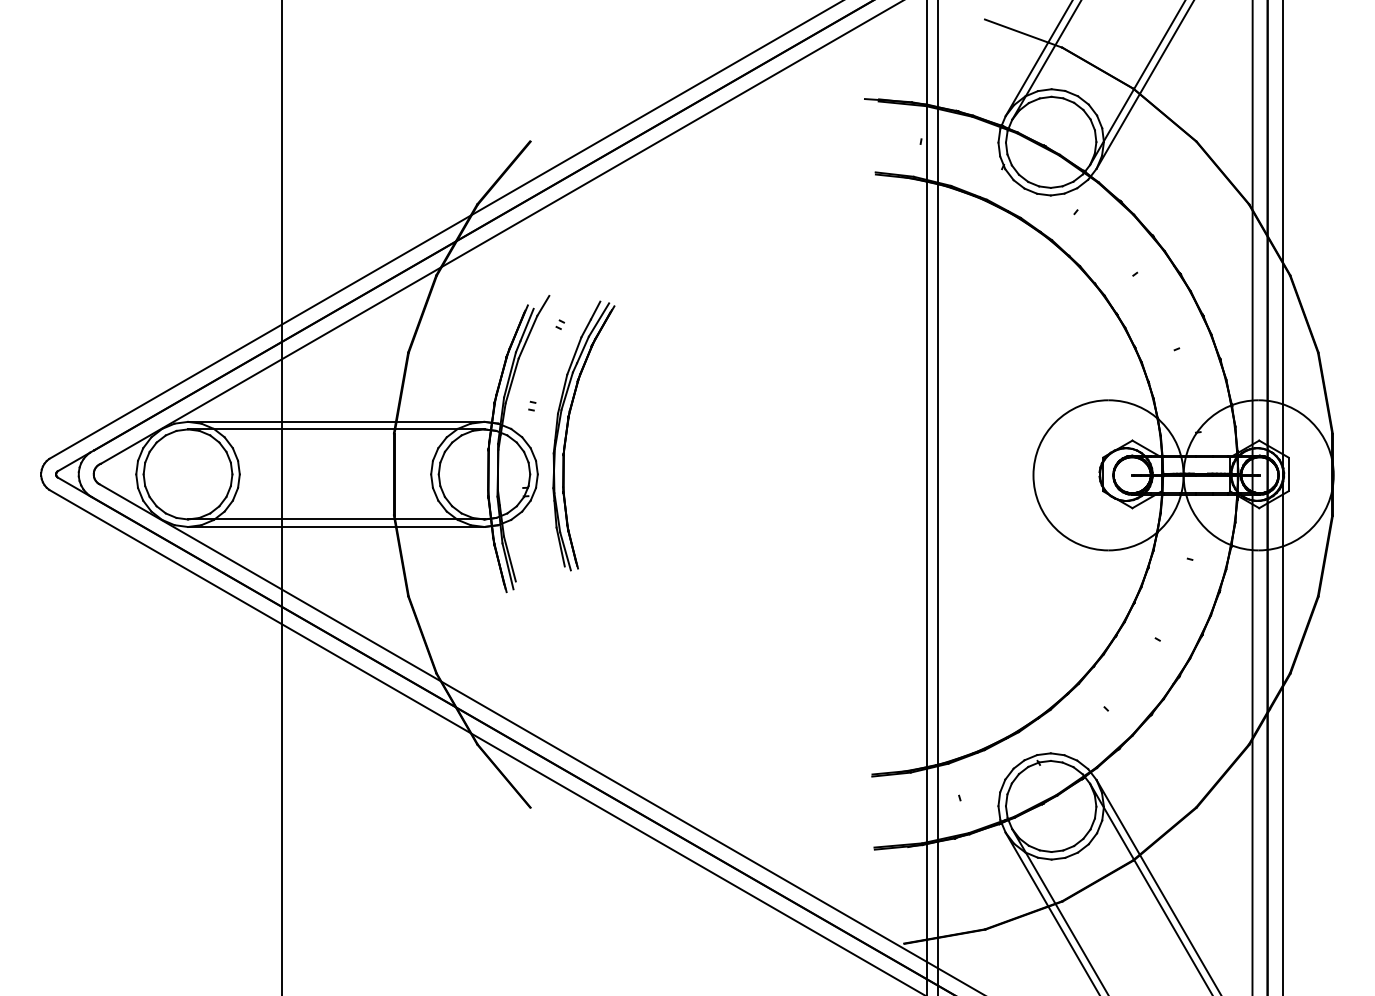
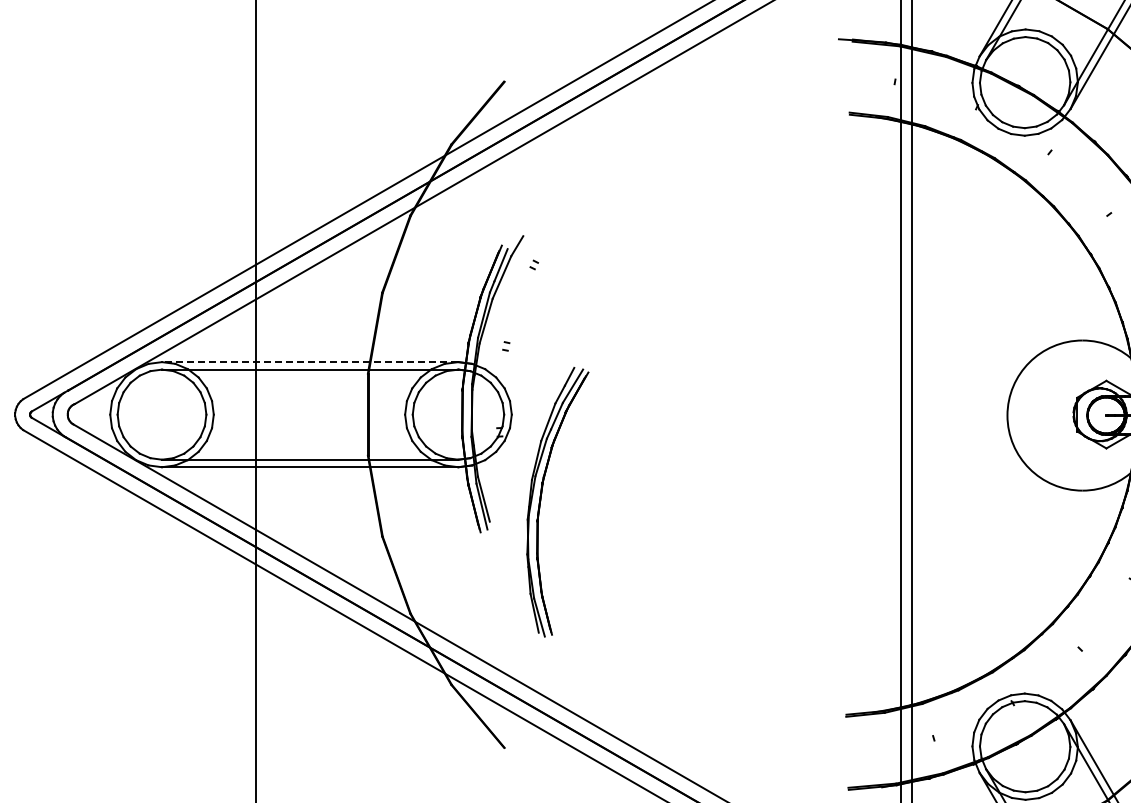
line: (335, 421) -> (309, 361), solid -> dashed
part: (567, 435) -> (541, 501), moved

